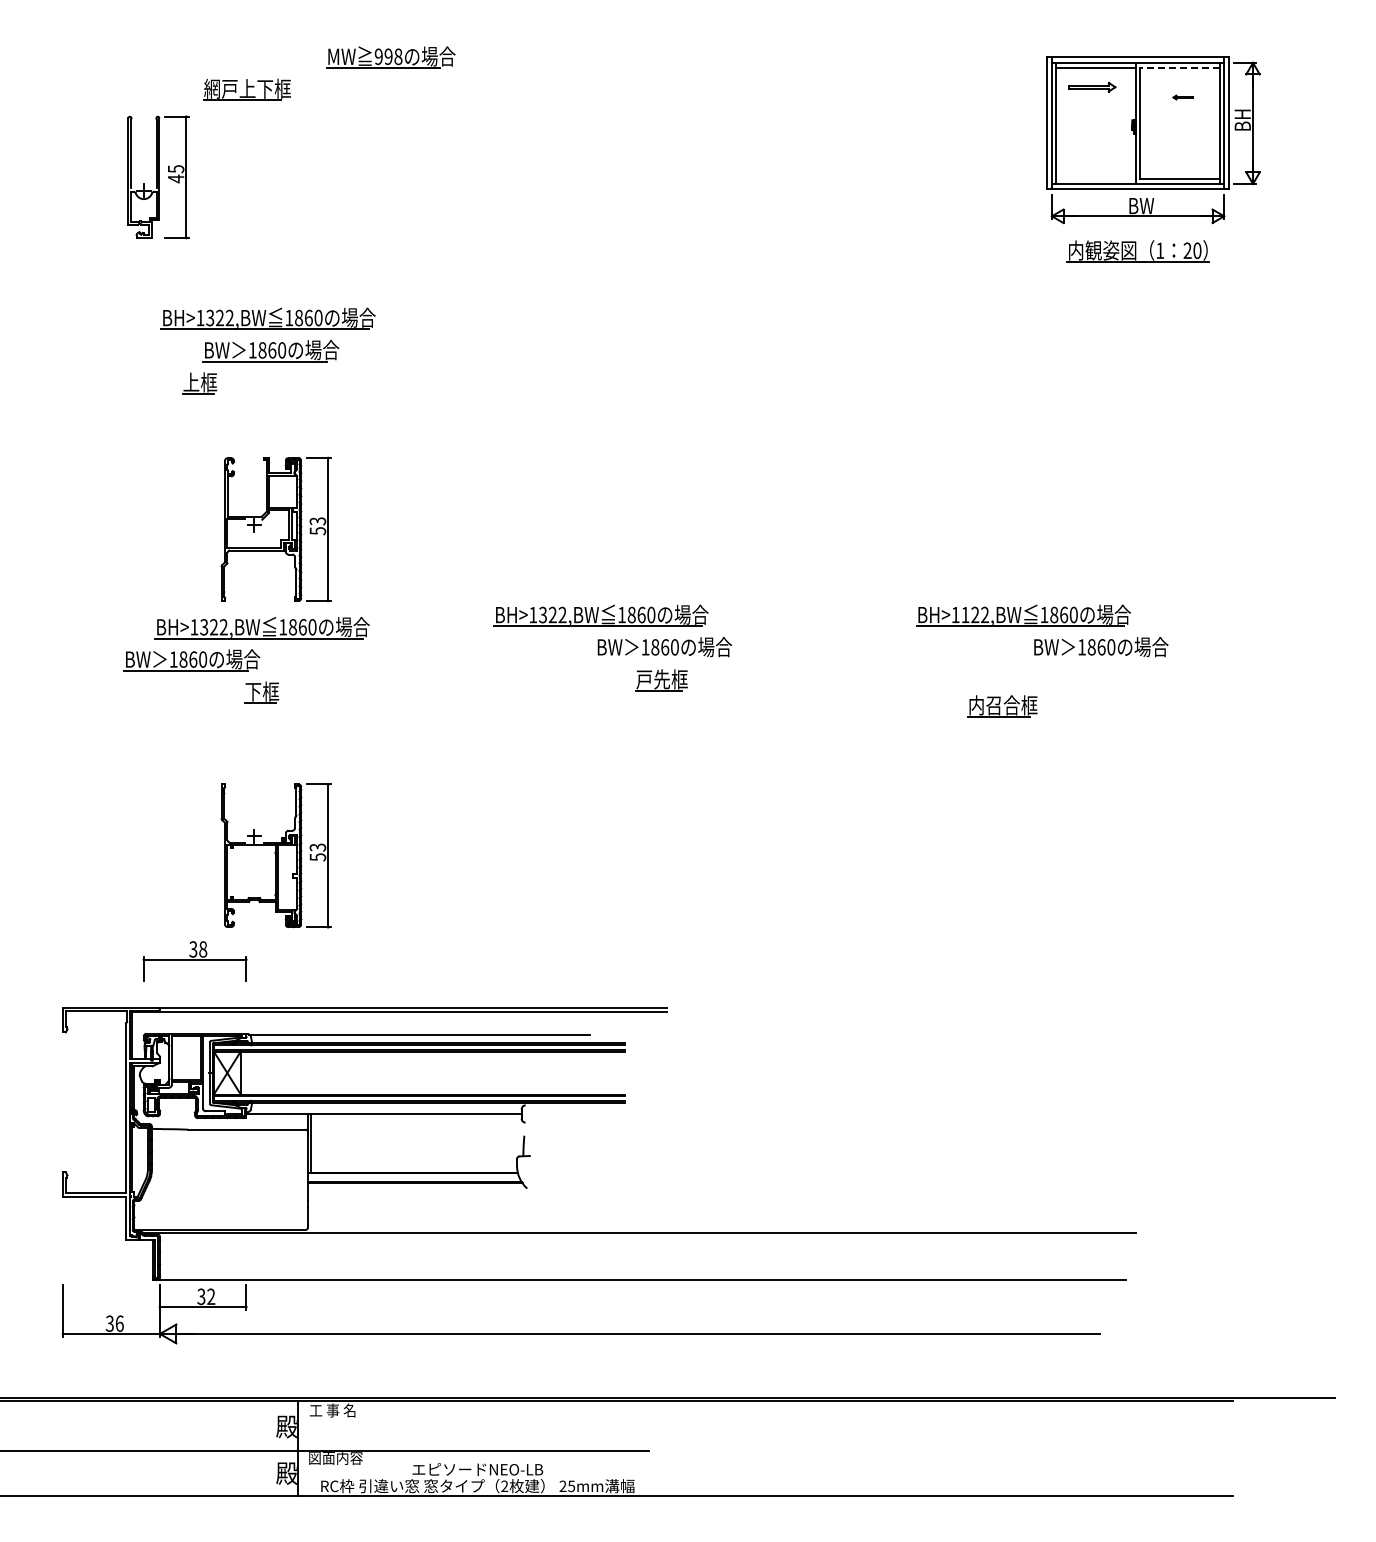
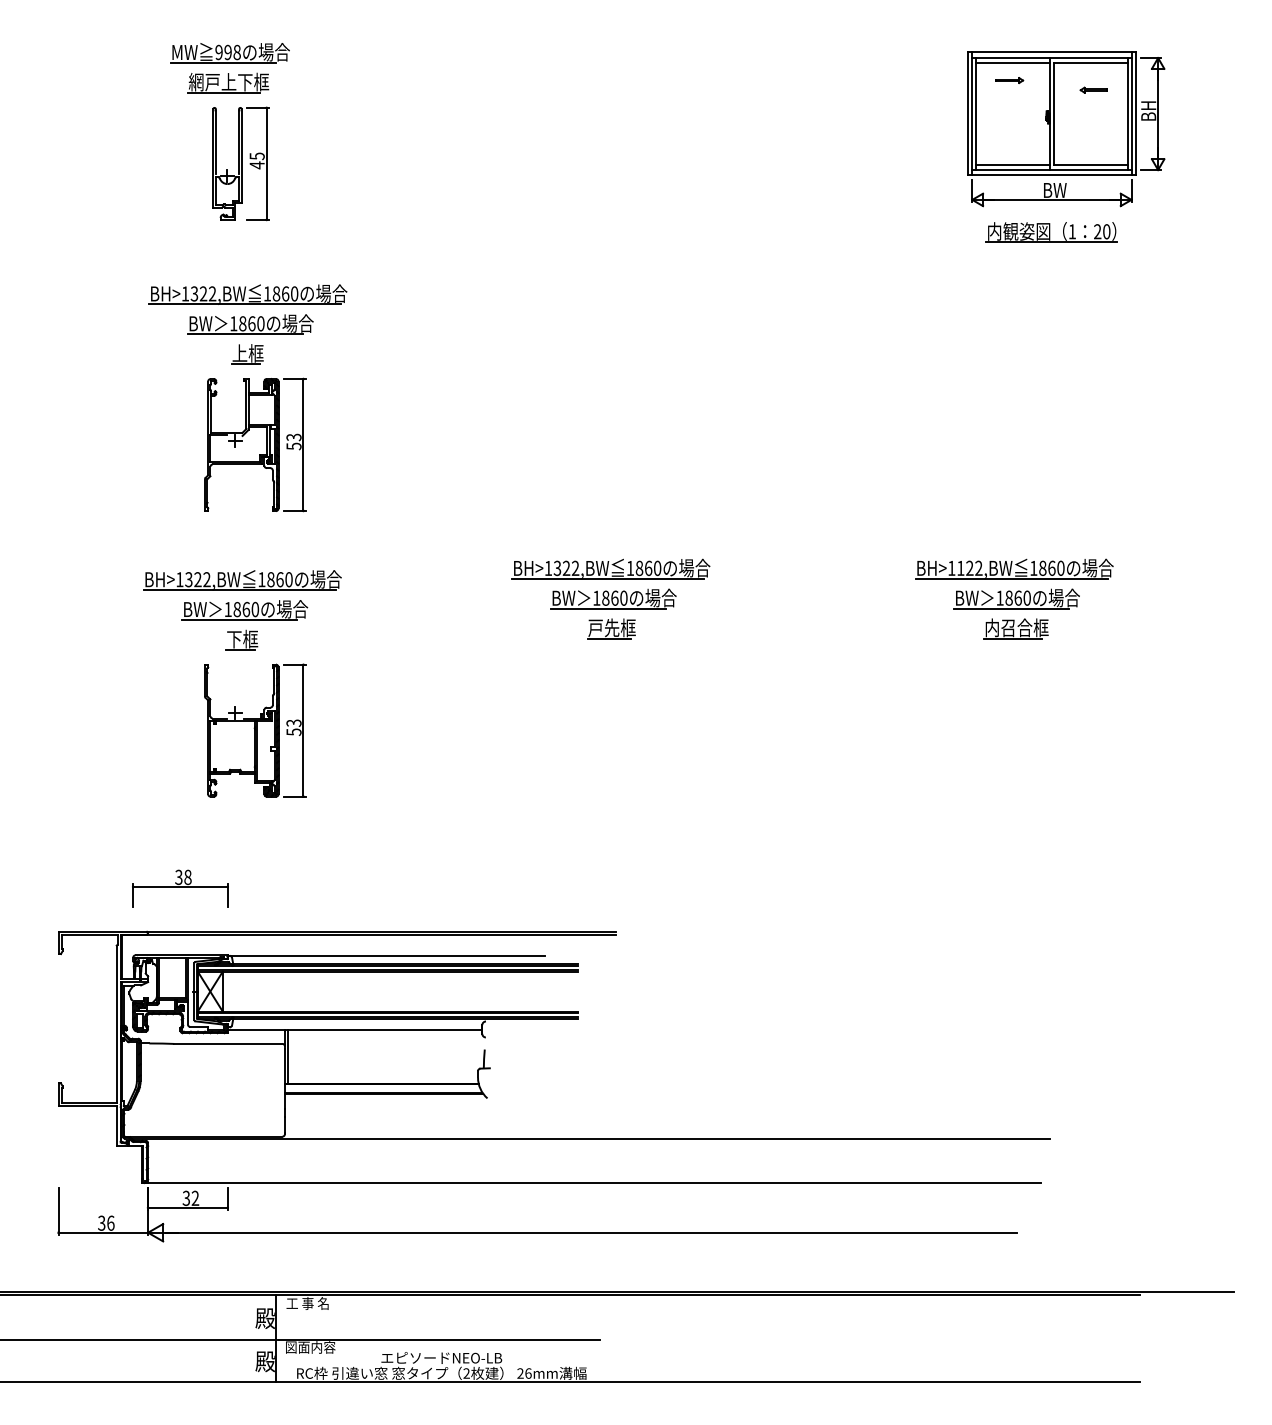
part: (390, 57) -> (229, 53), moved
line: (1180, 68) -> (1091, 63), dashed -> solid
part: (1092, 86) -> (1009, 79), size x0.62
part: (1183, 97) -> (1093, 90), size x1.43
part: (158, 177) -> (240, 164), moved
line: (1095, 178) -> (1012, 164), added
part: (199, 383) -> (247, 354), moved
part: (275, 529) -> (254, 444), moved
part: (600, 615) -> (610, 568), moved
part: (1023, 615) -> (1014, 568), moved
line: (658, 658) -> (608, 608), added
line: (1094, 658) -> (1011, 608), added
part: (191, 660) -> (244, 610), moved
part: (1002, 706) -> (1016, 628), moved
part: (275, 855) -> (254, 730), moved
text: (571, 1486) -> (528, 1373), 25mm -> 26mm

